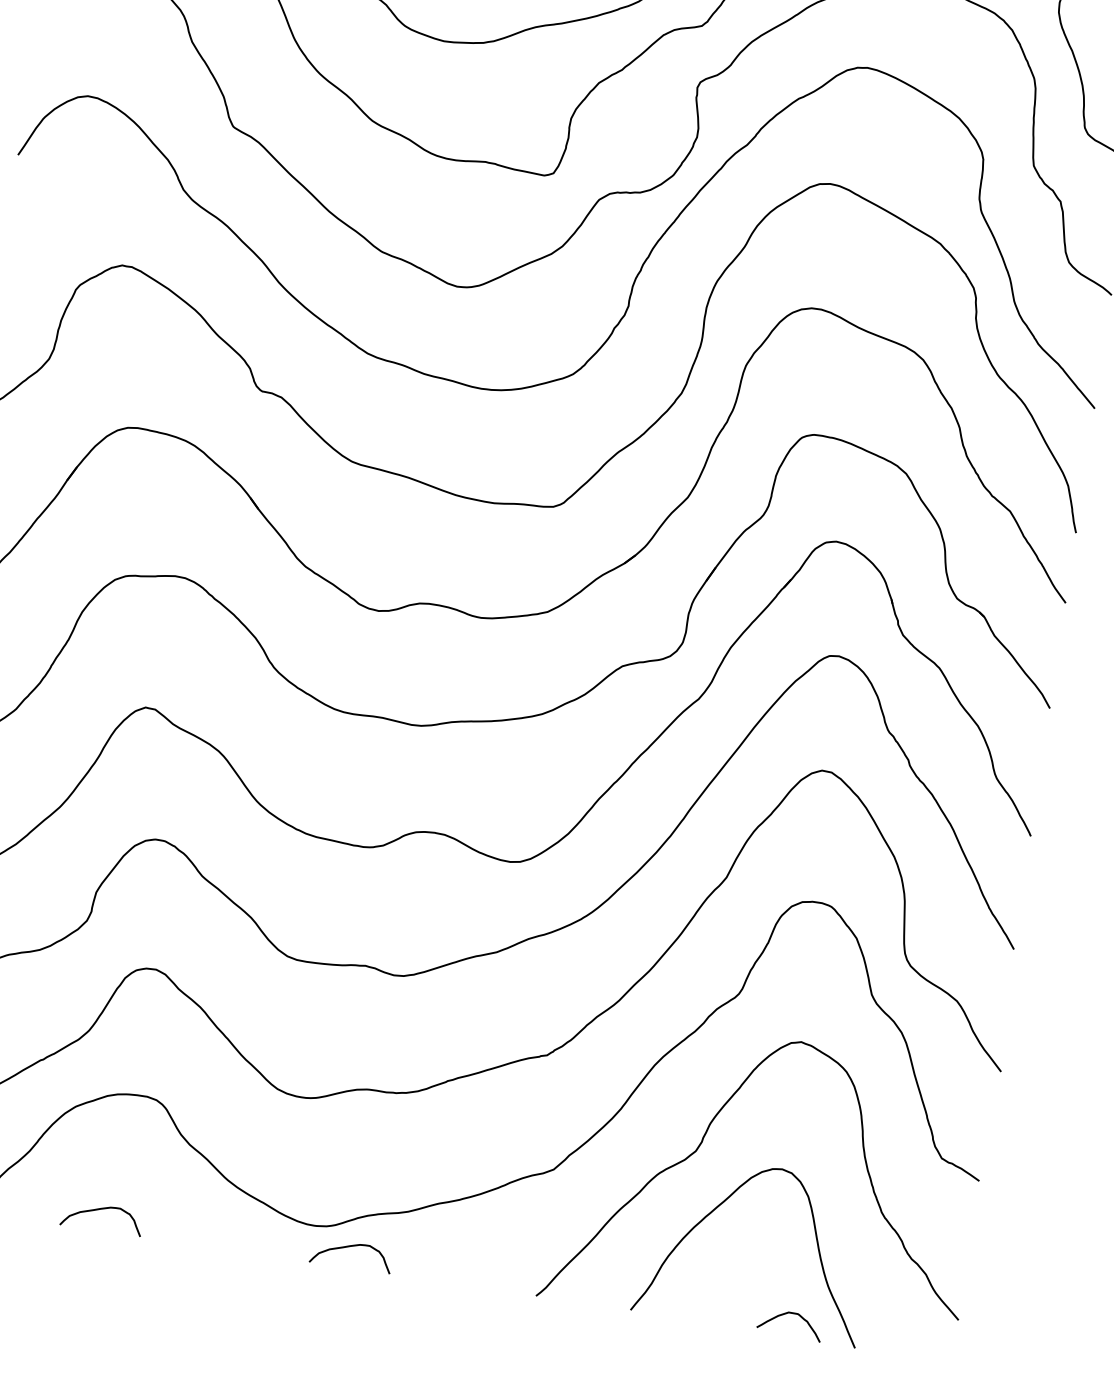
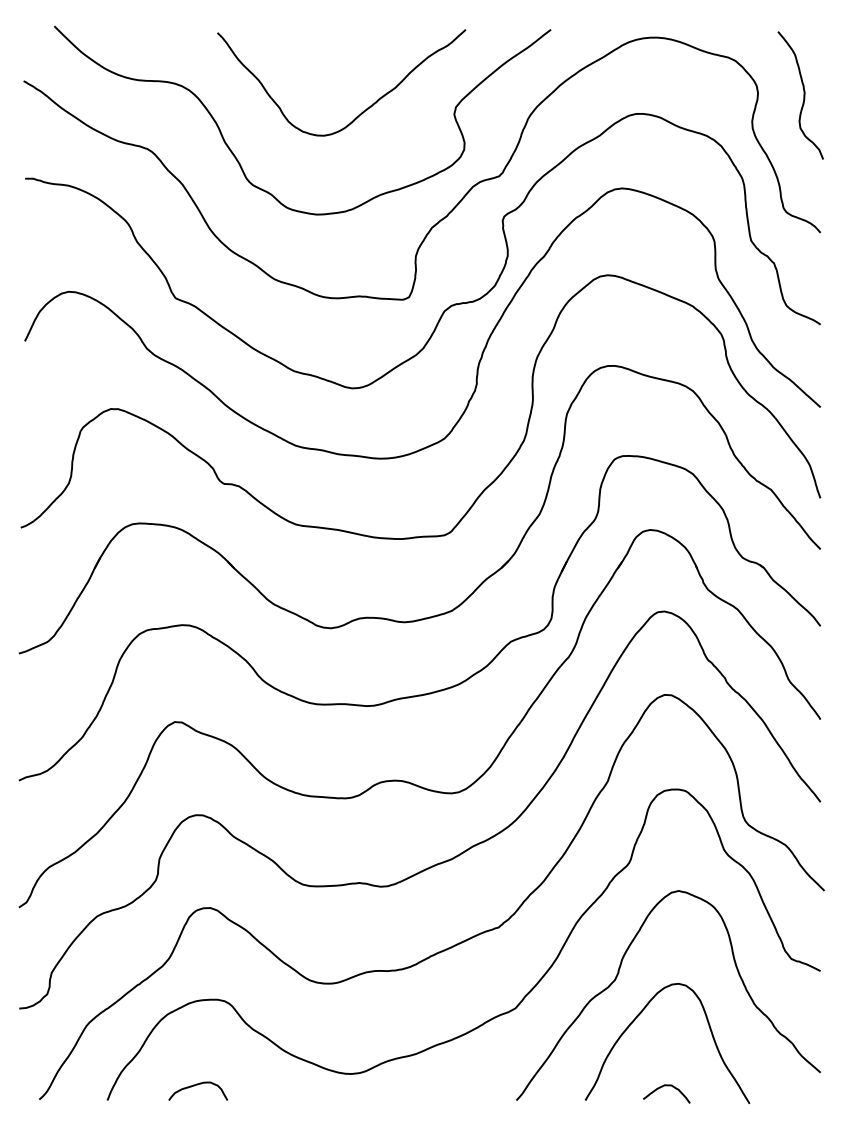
curve: (352, 1247) -> (380, 1085), removed
curve: (791, 1314) -> (666, 1086), moved

